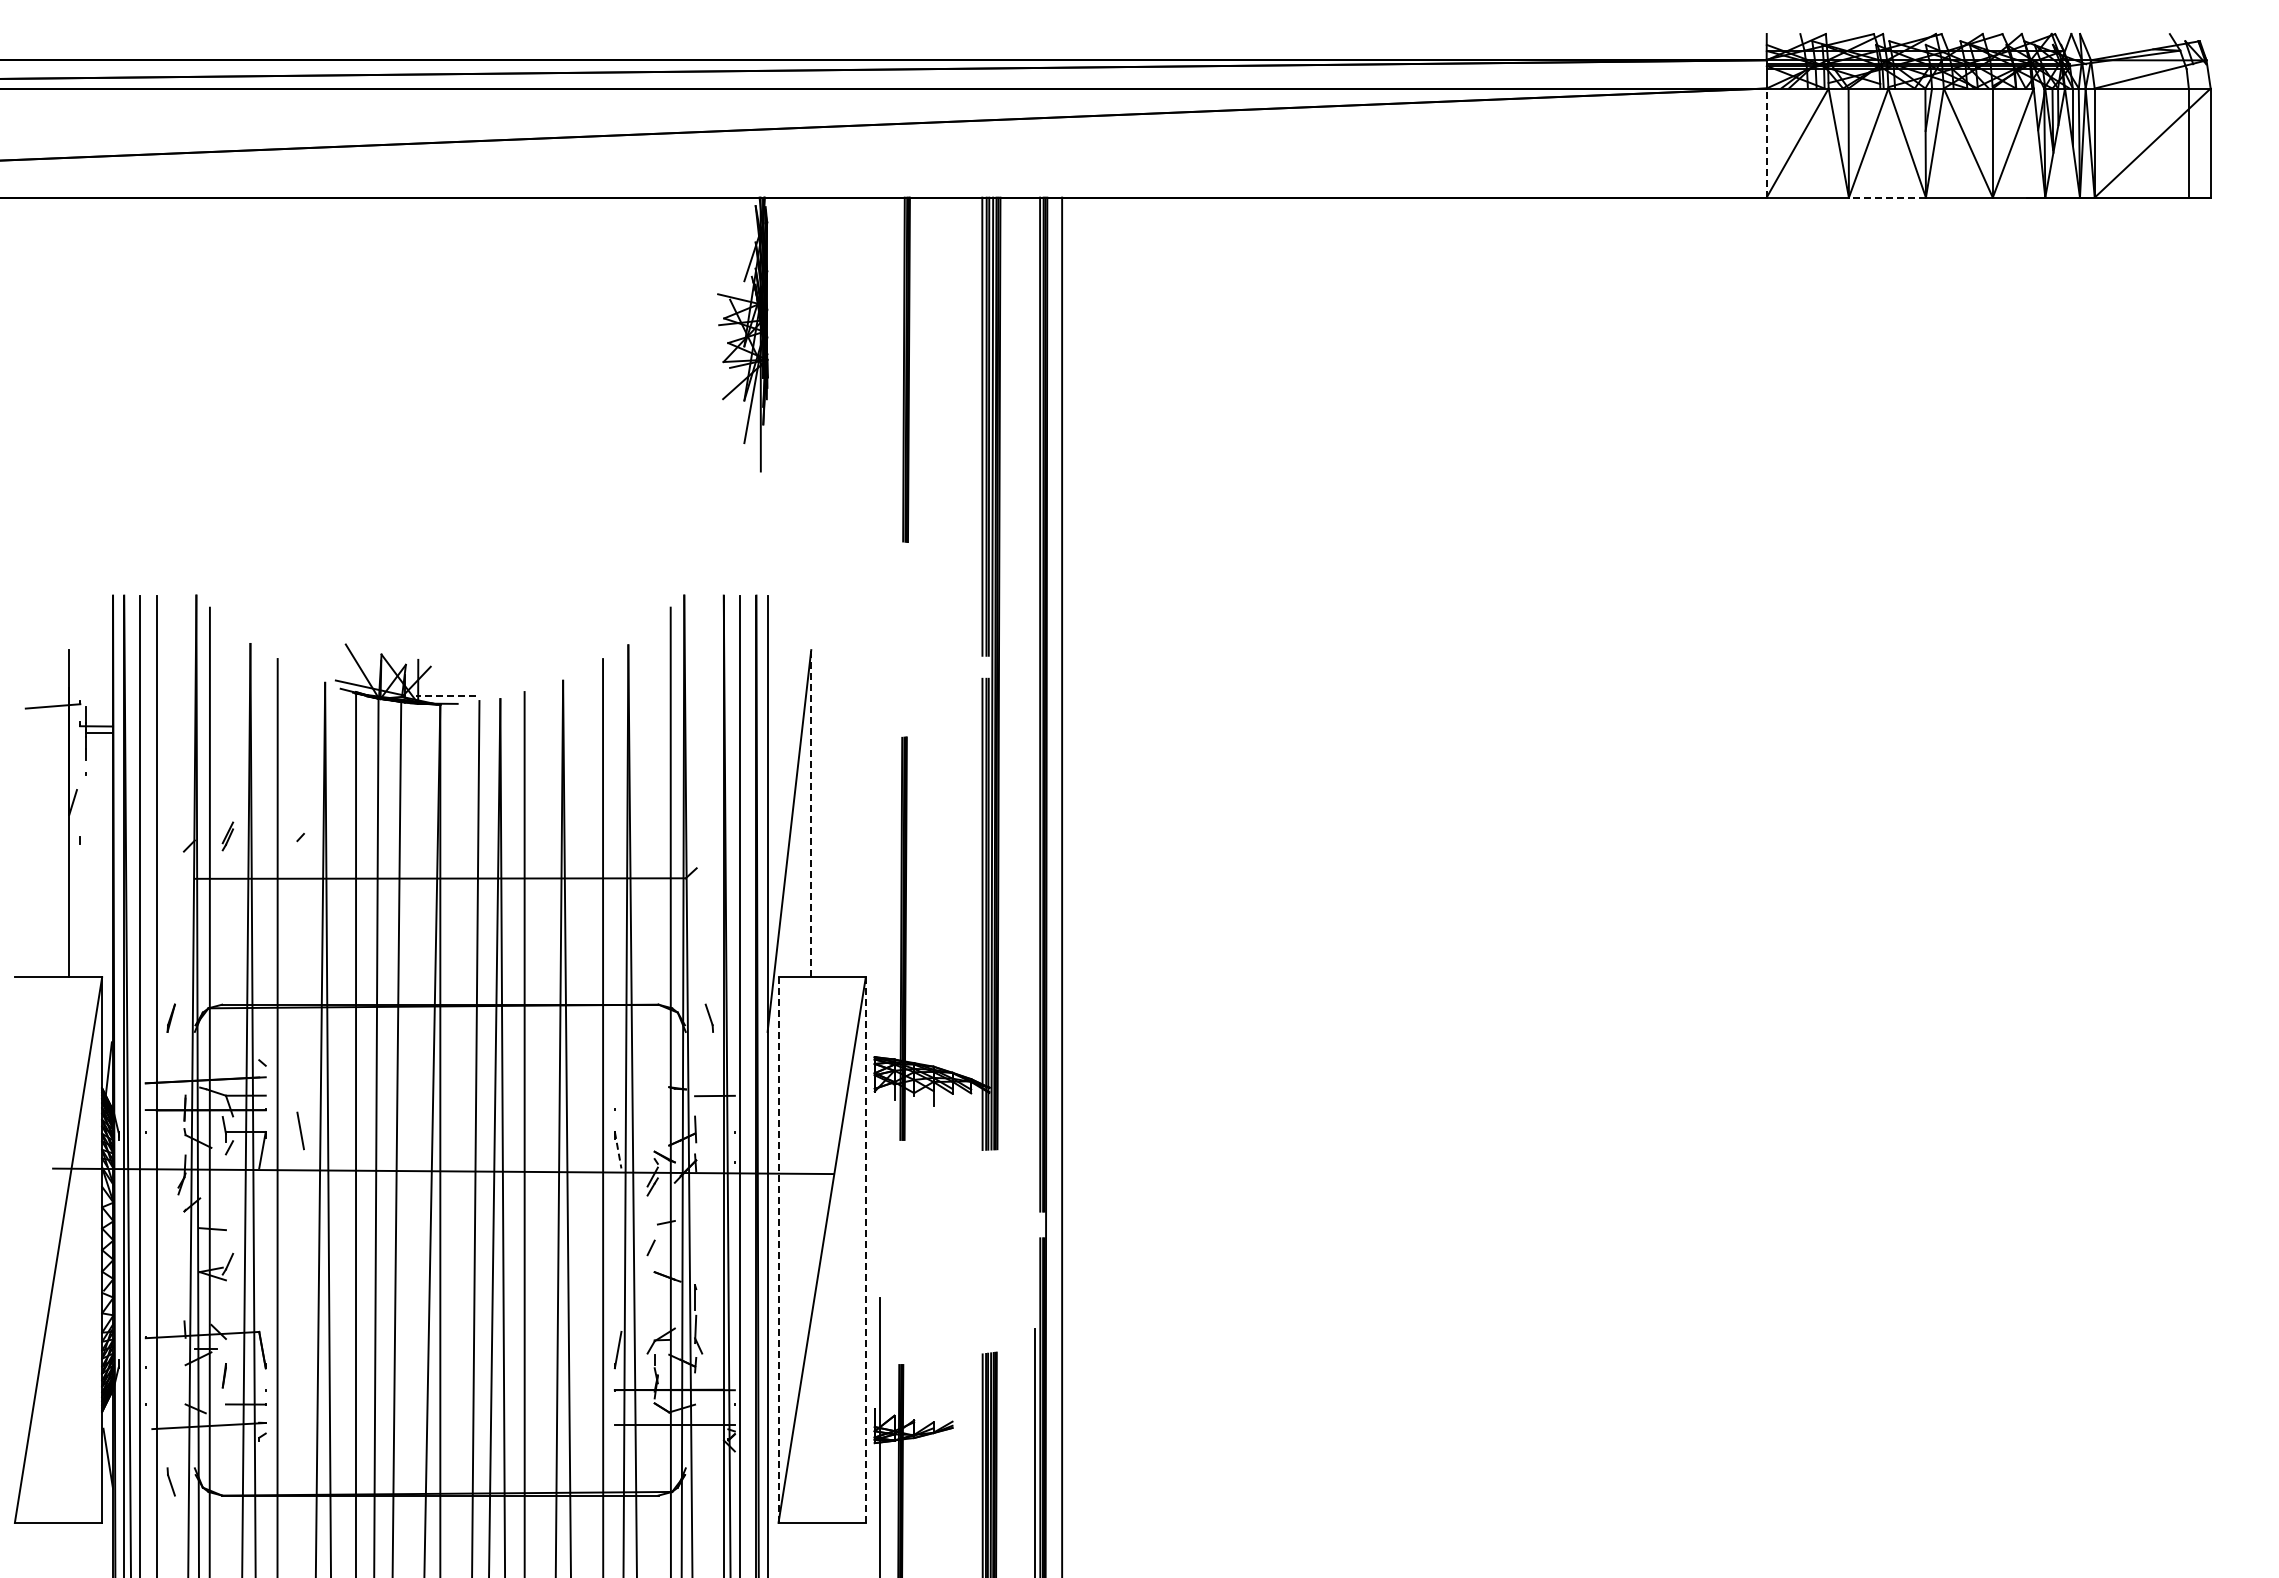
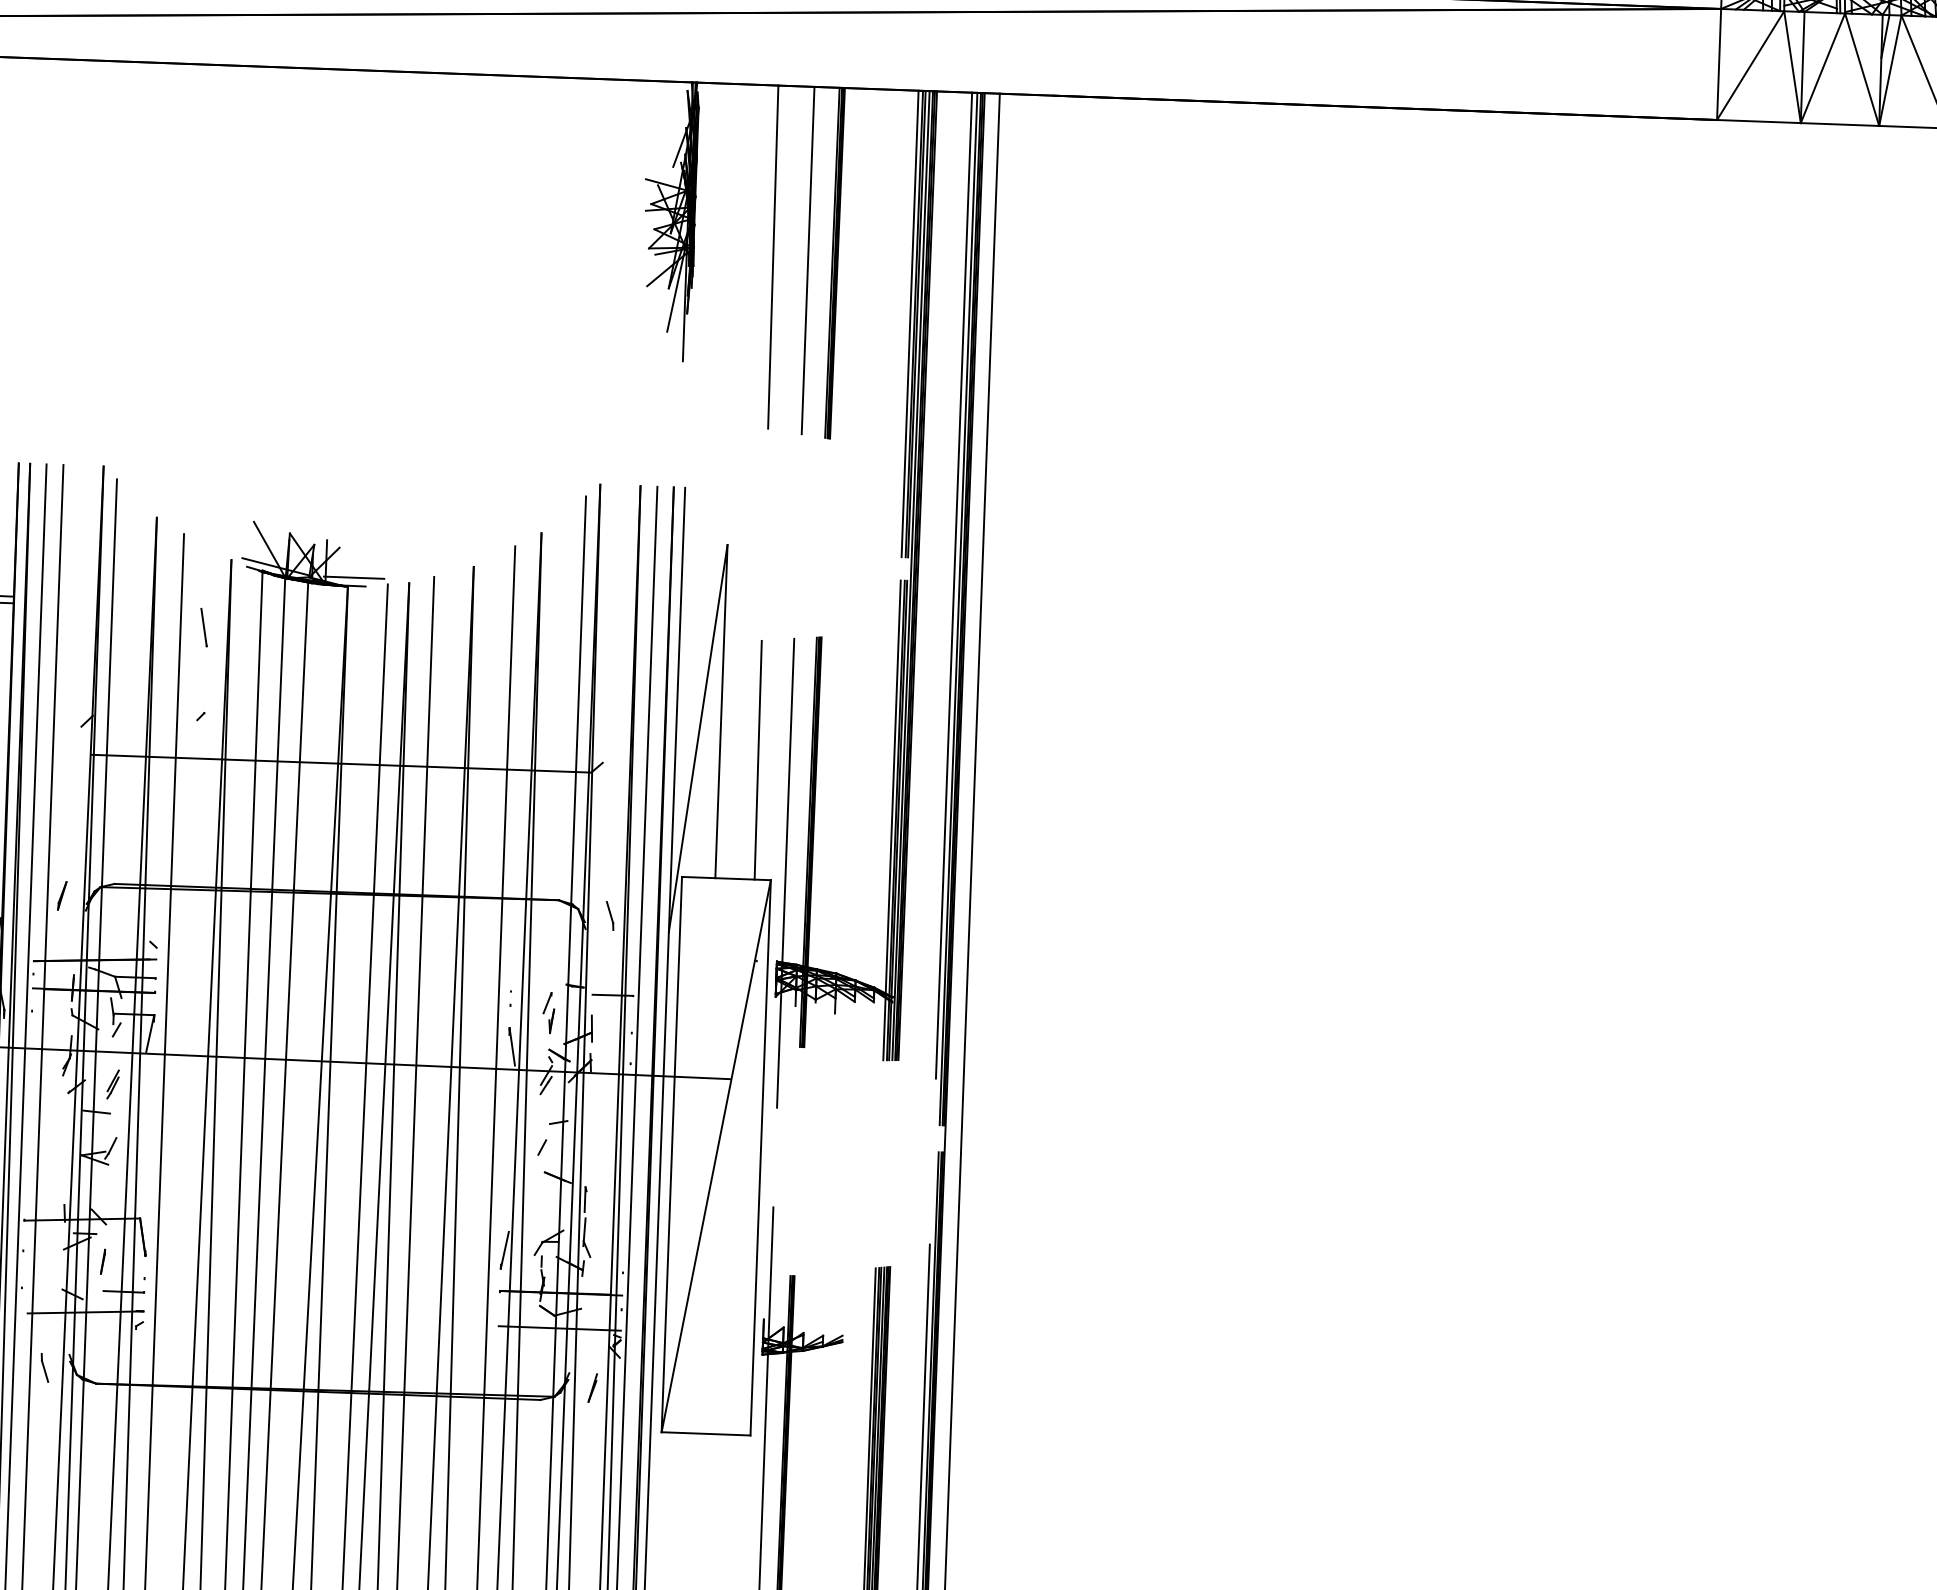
line: (1766, 143) -> (1718, 64), dashed -> solid
line: (1887, 197) -> (1840, 124), dashed -> solid
line: (845, 365) -> (773, 256), added
line: (880, 367) -> (808, 259), added
line: (1034, 681) -> (953, 585), added
line: (446, 695) -> (354, 577), dashed -> solid
line: (811, 813) -> (721, 711), dashed -> solid
part: (227, 836) -> (112, 1084), moved
line: (848, 860) -> (757, 760), added
line: (880, 969) -> (786, 872), added
part: (652, 1115) -> (548, 1012), added
line: (300, 1130) -> (203, 627), moved
line: (618, 1150) -> (512, 1047), dashed -> solid
line: (778, 1250) -> (671, 1154), dashed -> solid
line: (865, 1250) -> (760, 1158), dashed -> solid
line: (708, 1481) -> (591, 1387), added

